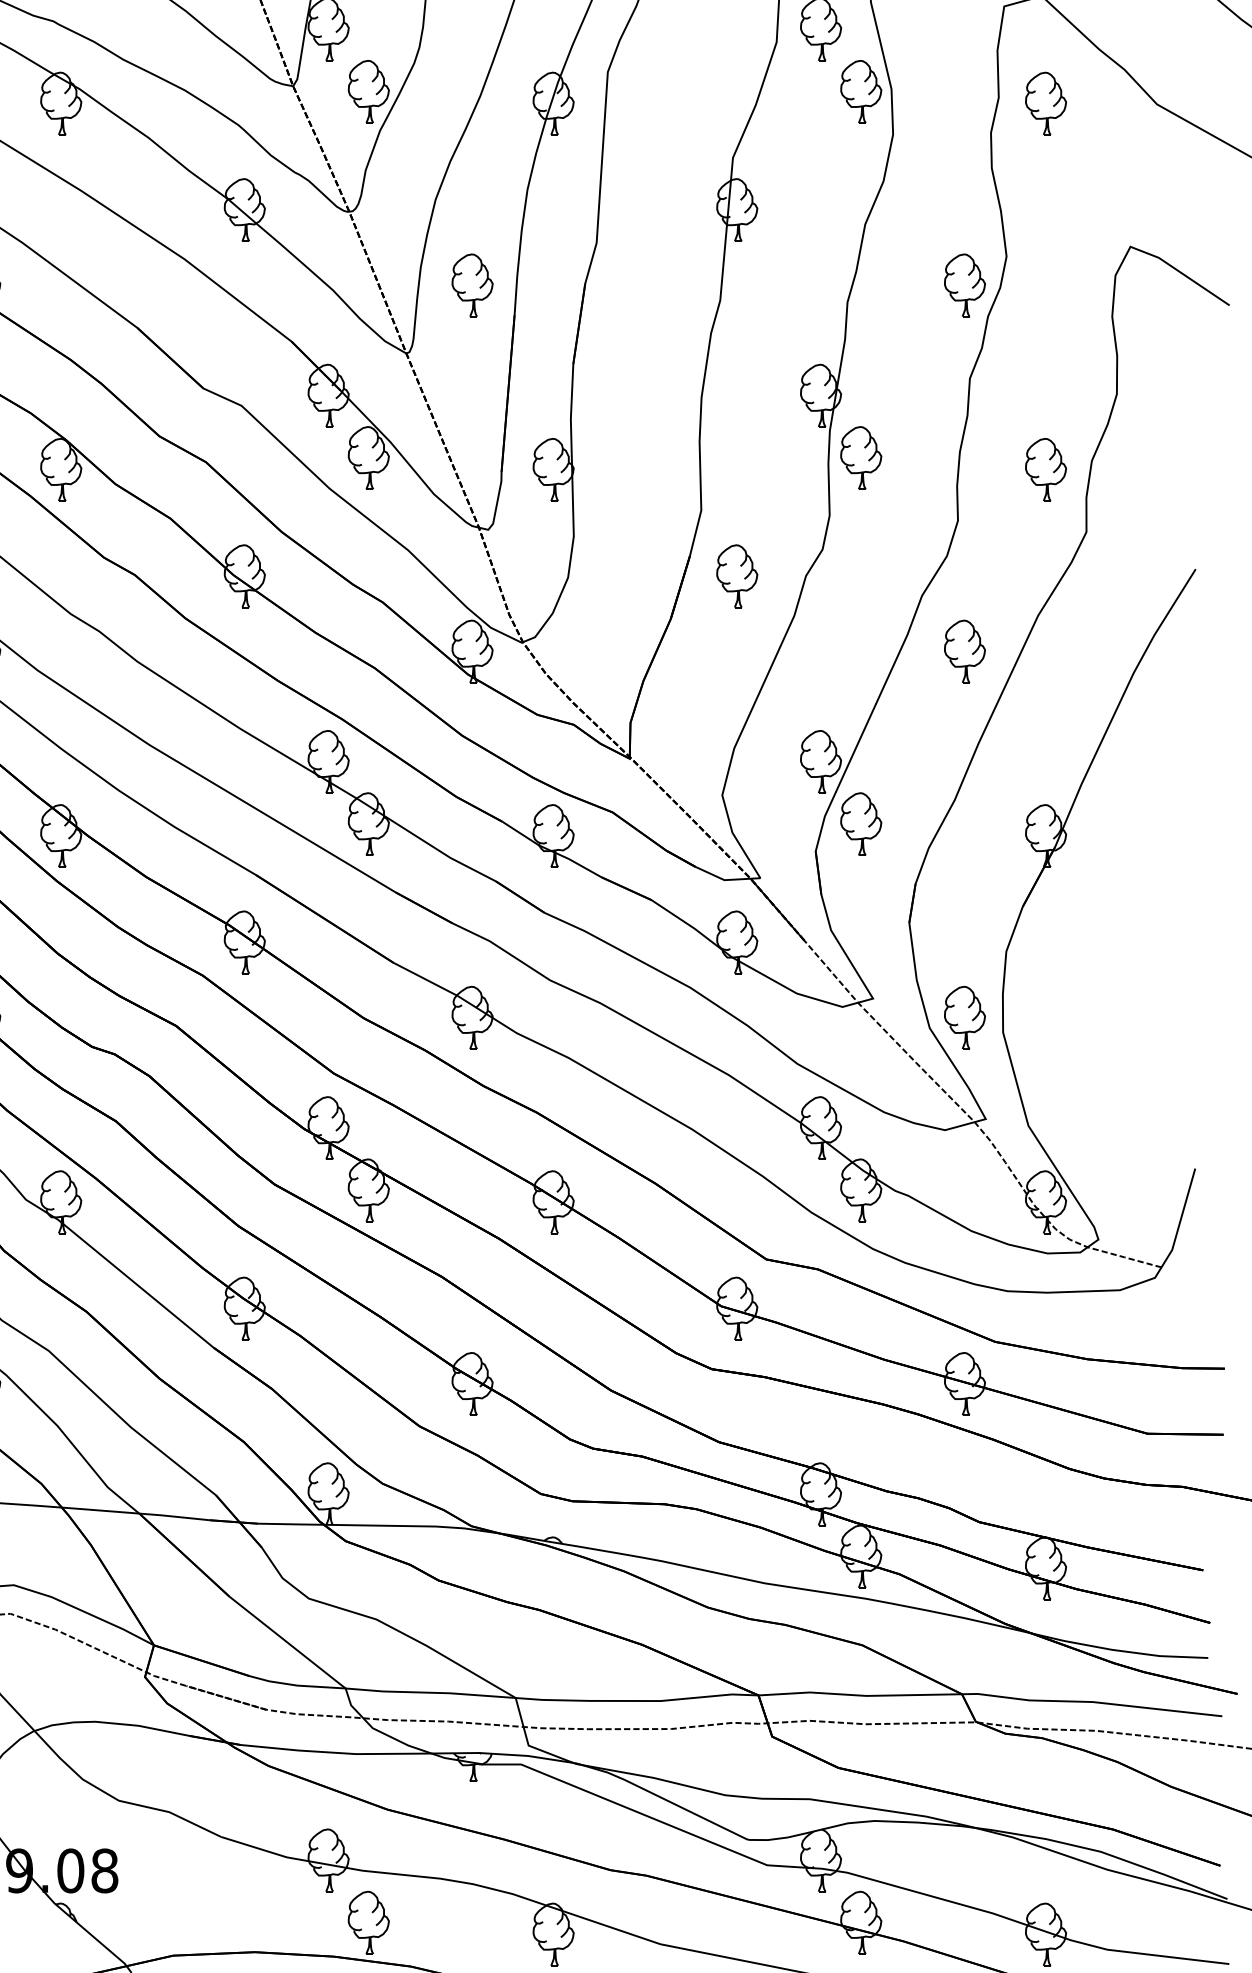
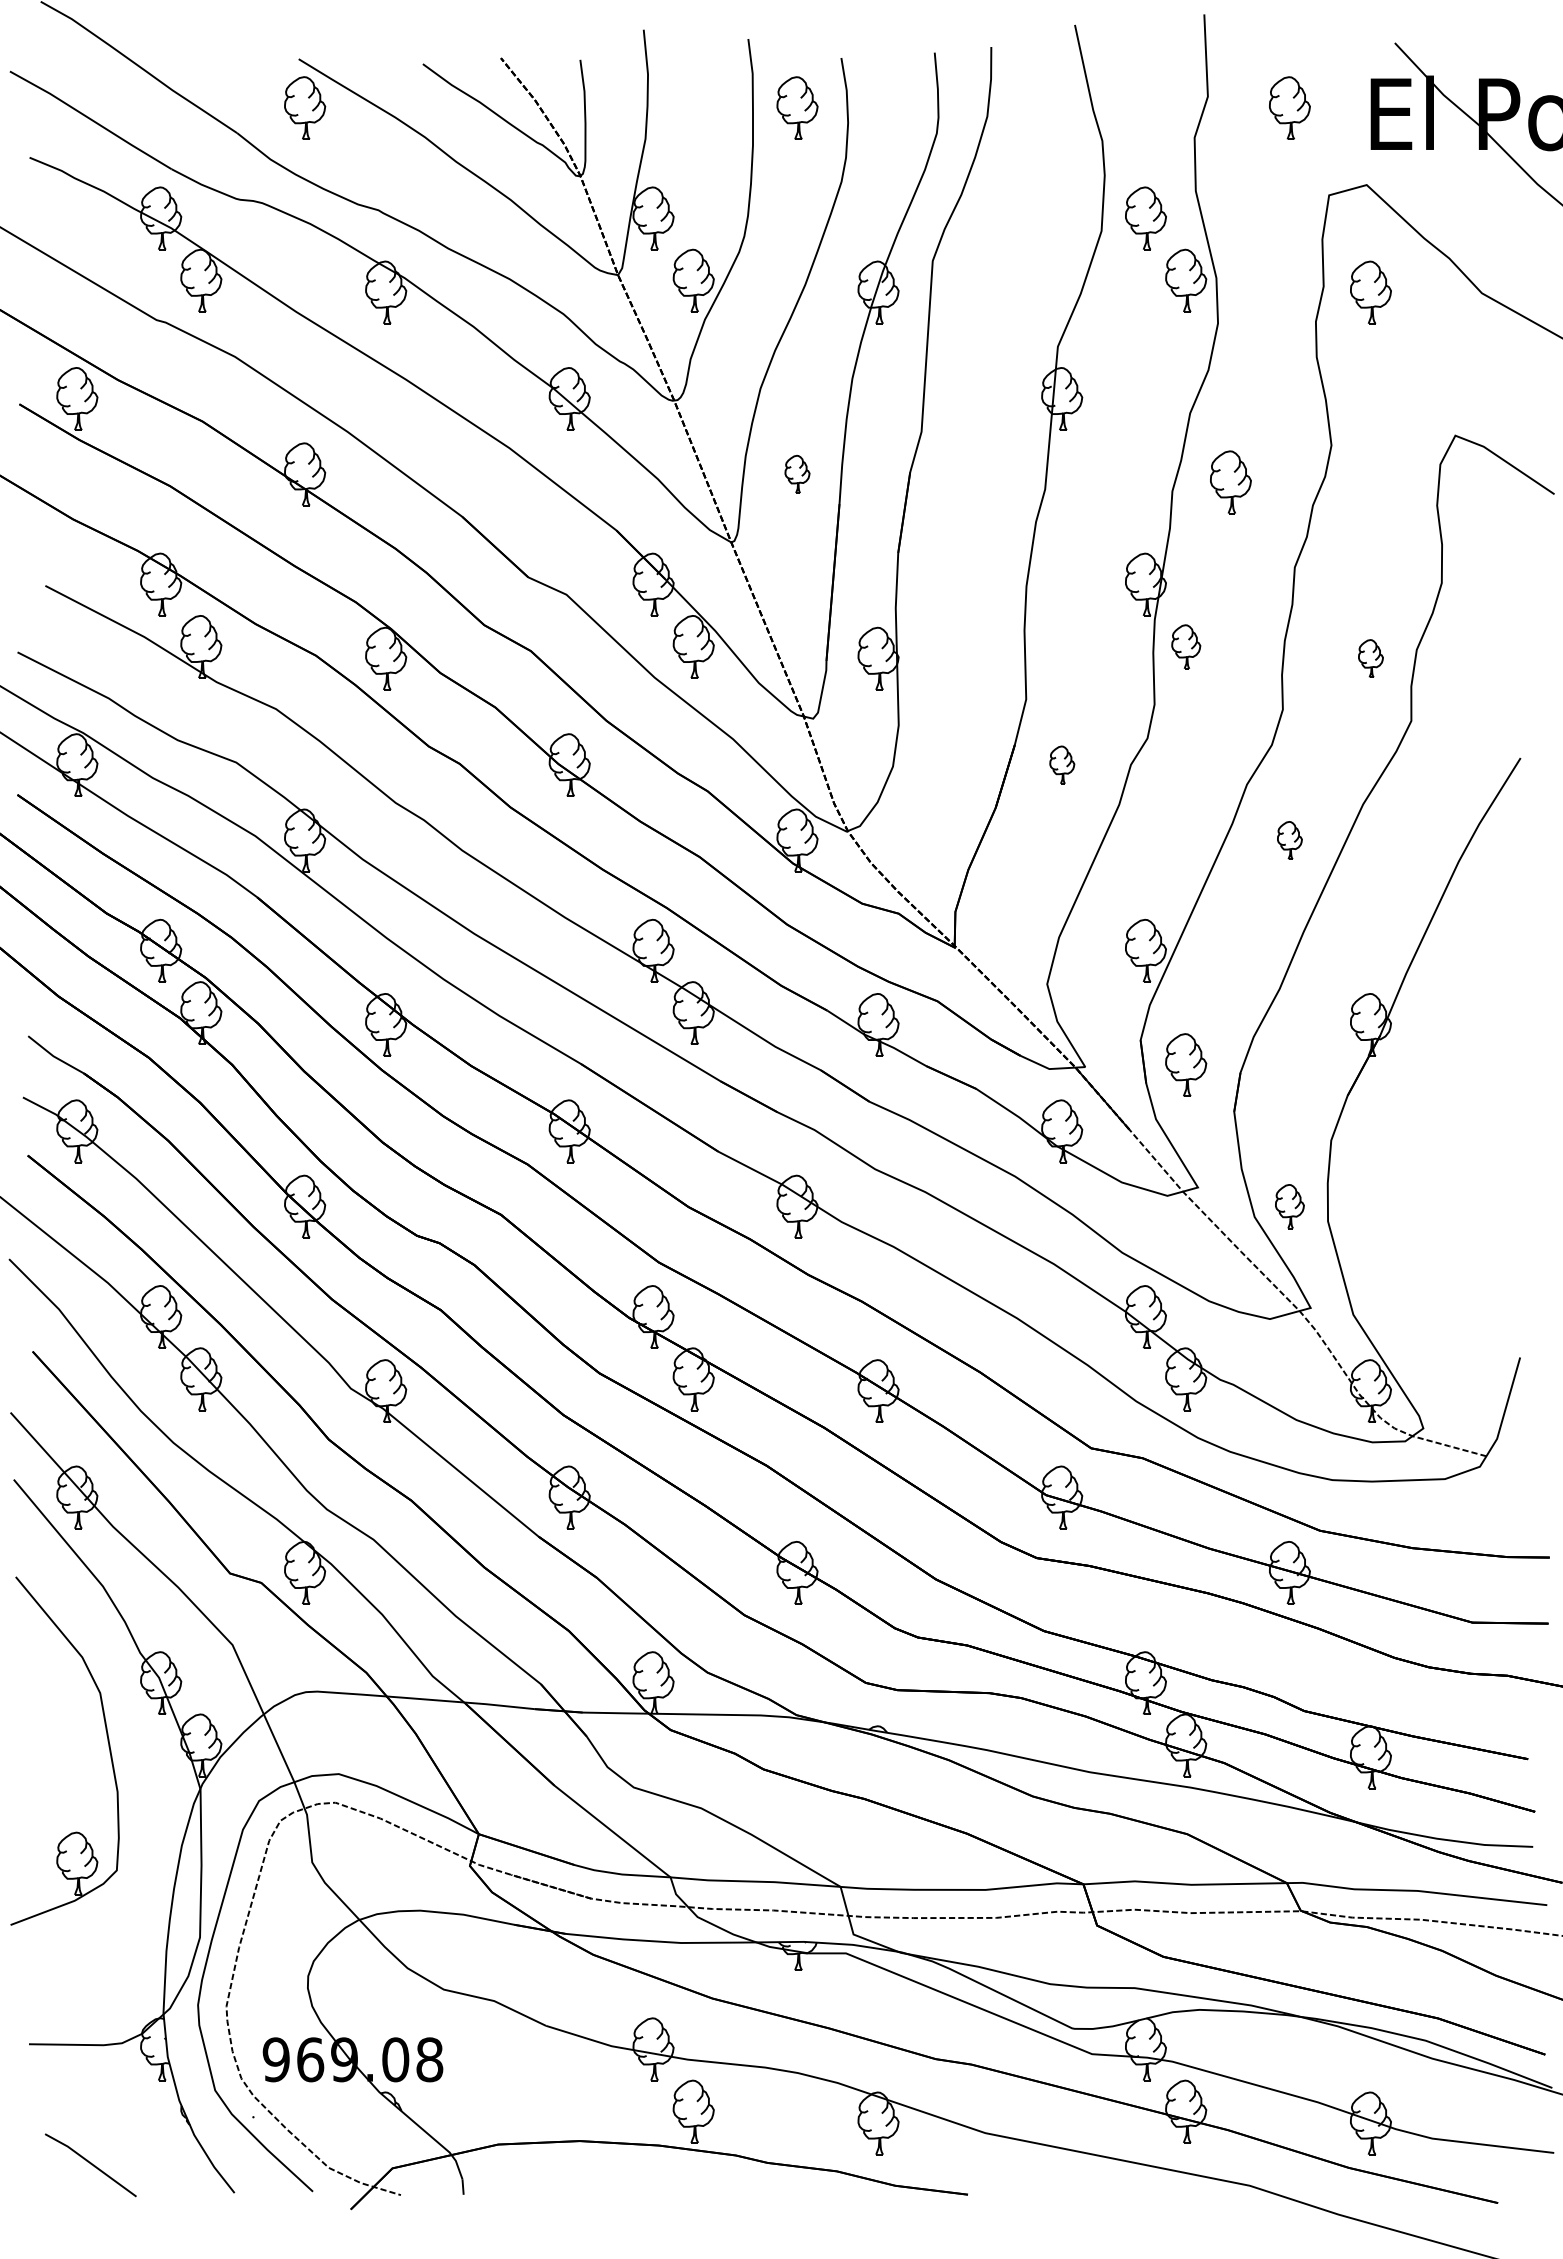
part: (472, 285) -> (797, 474), size x0.6
part: (964, 285) -> (1230, 482), moved
part: (861, 457) -> (1186, 646), size x0.7
part: (1045, 469) -> (1370, 658), size x0.6
part: (737, 575) -> (1062, 764), size x0.6
part: (964, 651) -> (1289, 840), size x0.6
part: (861, 823) -> (1186, 1064), moved
part: (964, 1017) -> (1289, 1206), size x0.7

